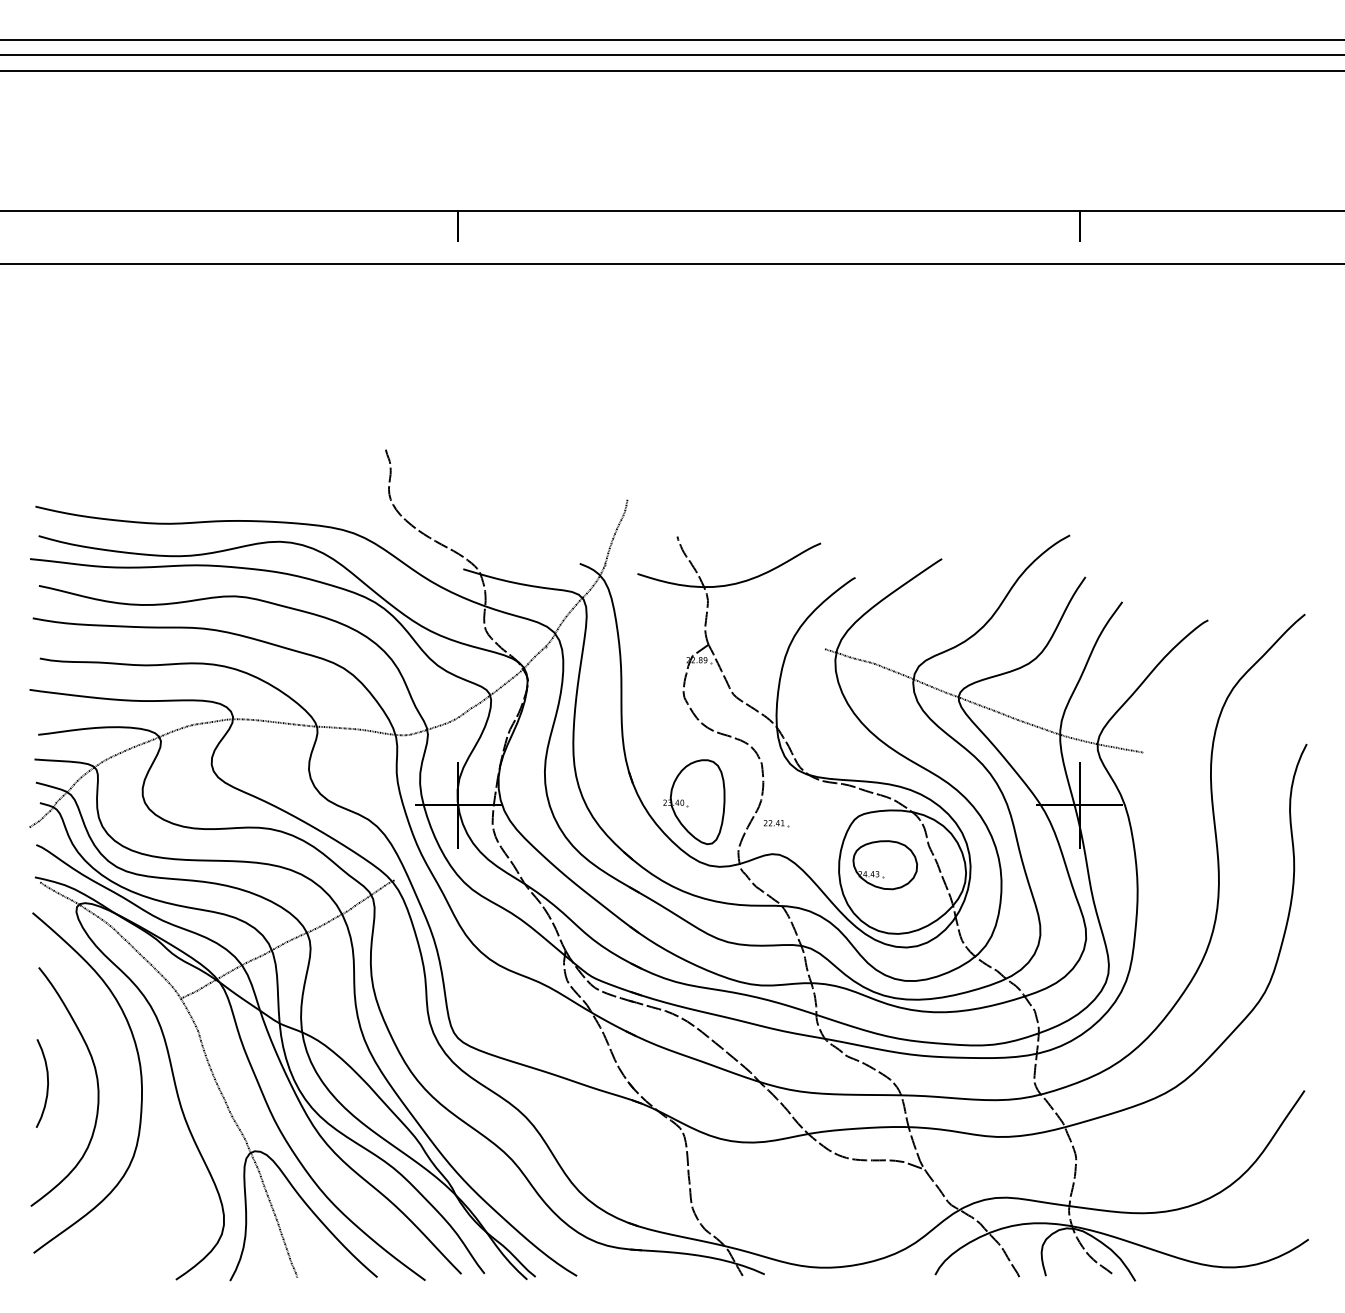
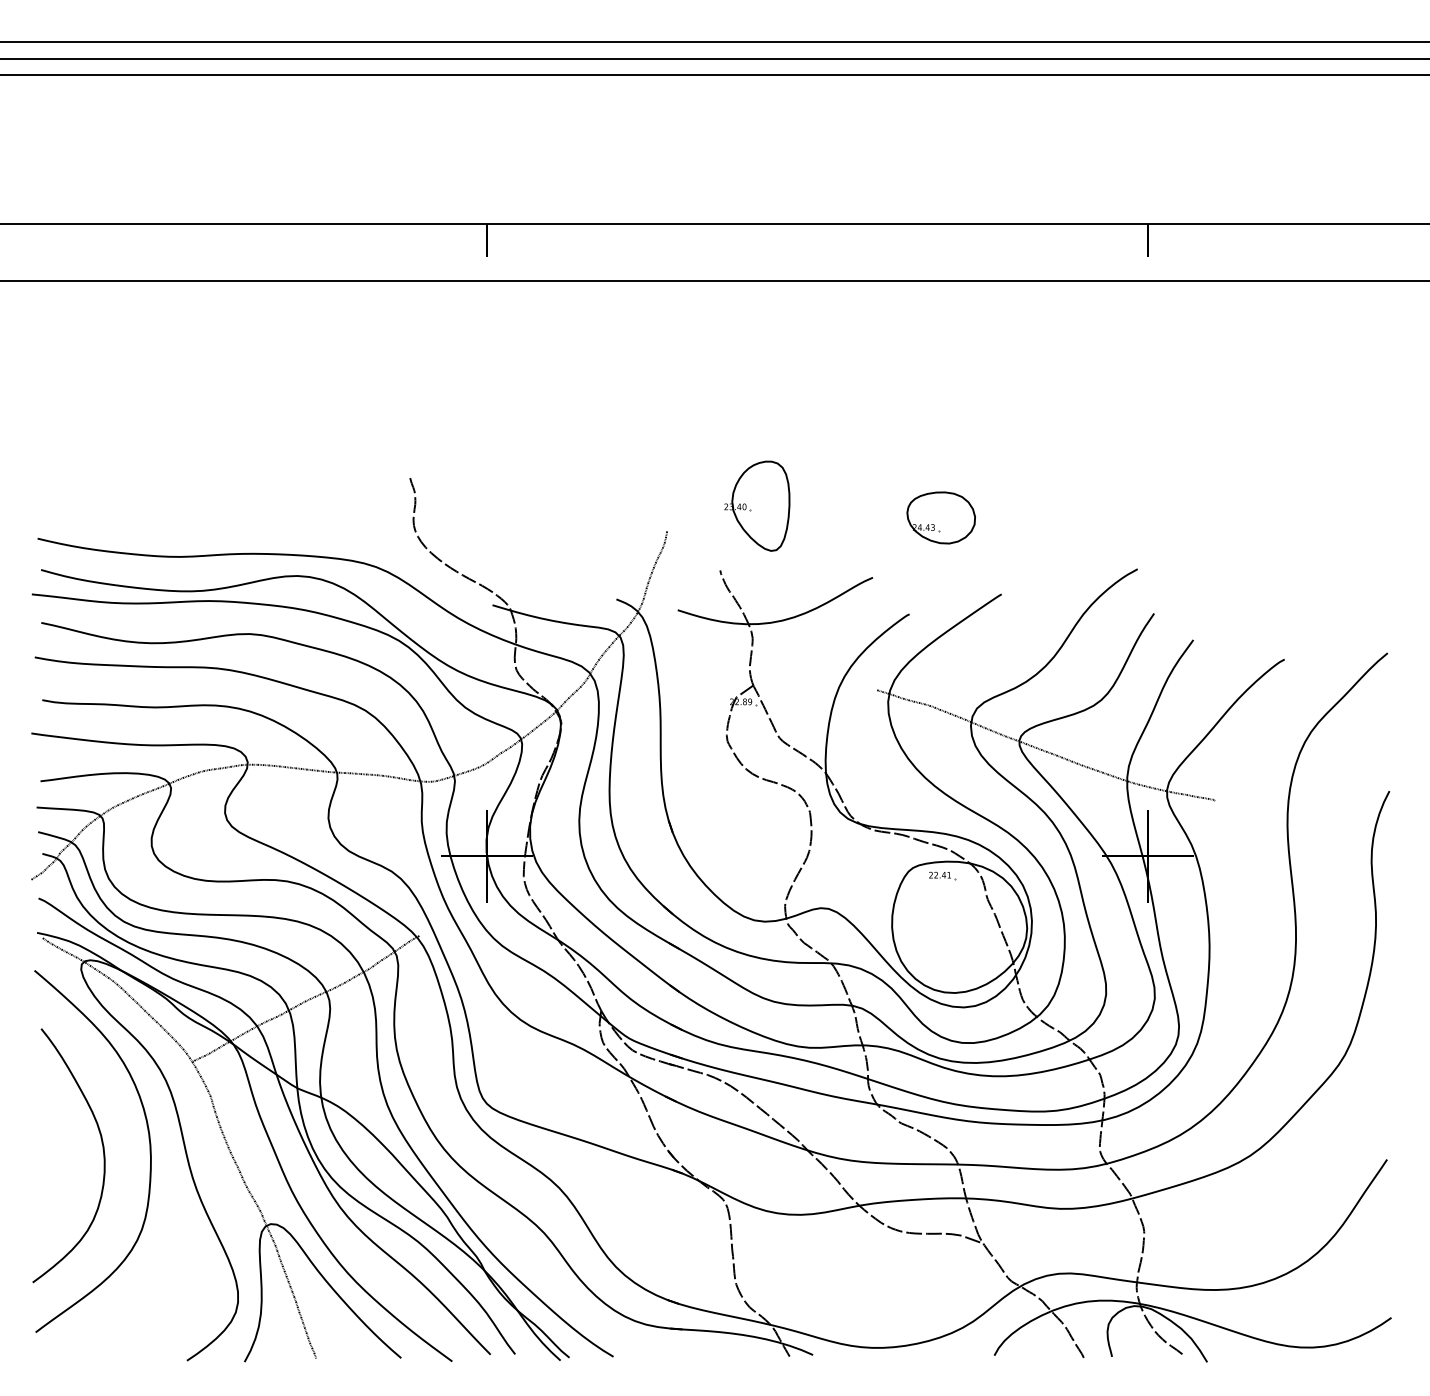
part: (694, 802) -> (757, 506), moved
part: (776, 823) -> (942, 875), moved
part: (884, 865) -> (940, 518), moved
curve: (47, 1083) -> (50, 1152), removed

